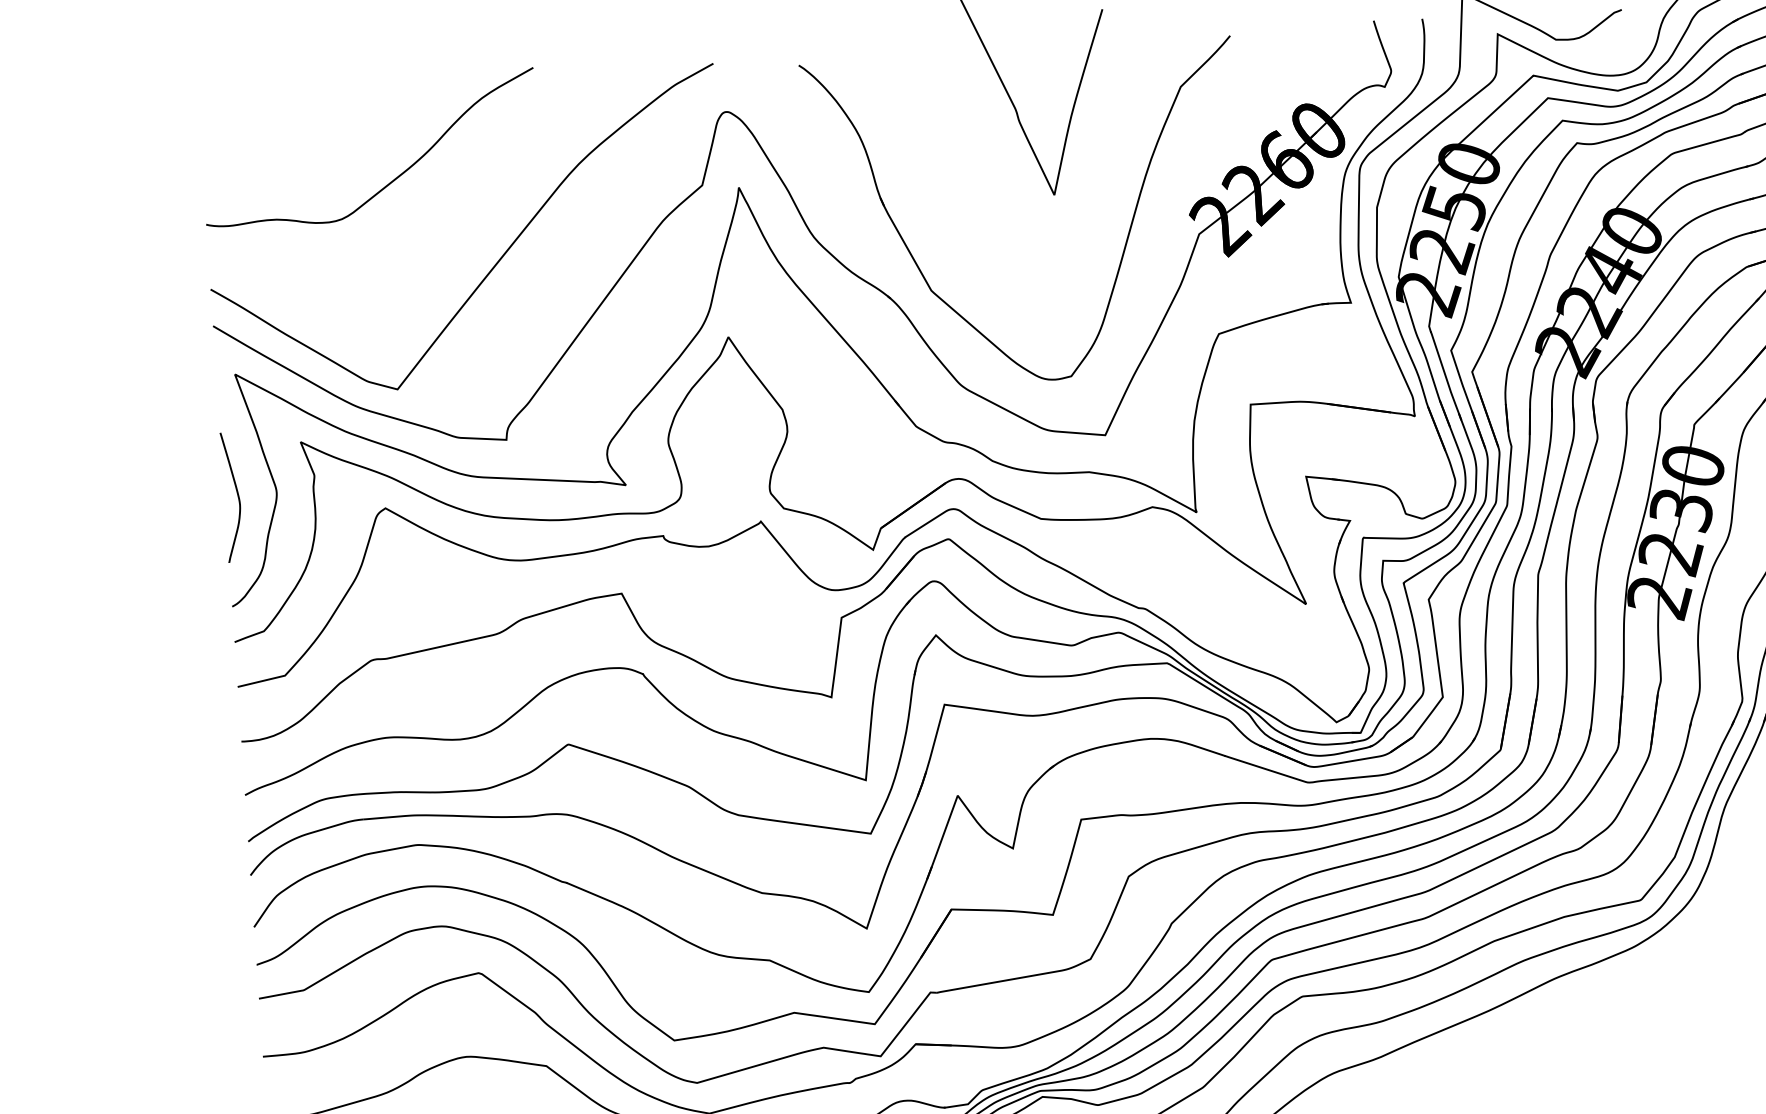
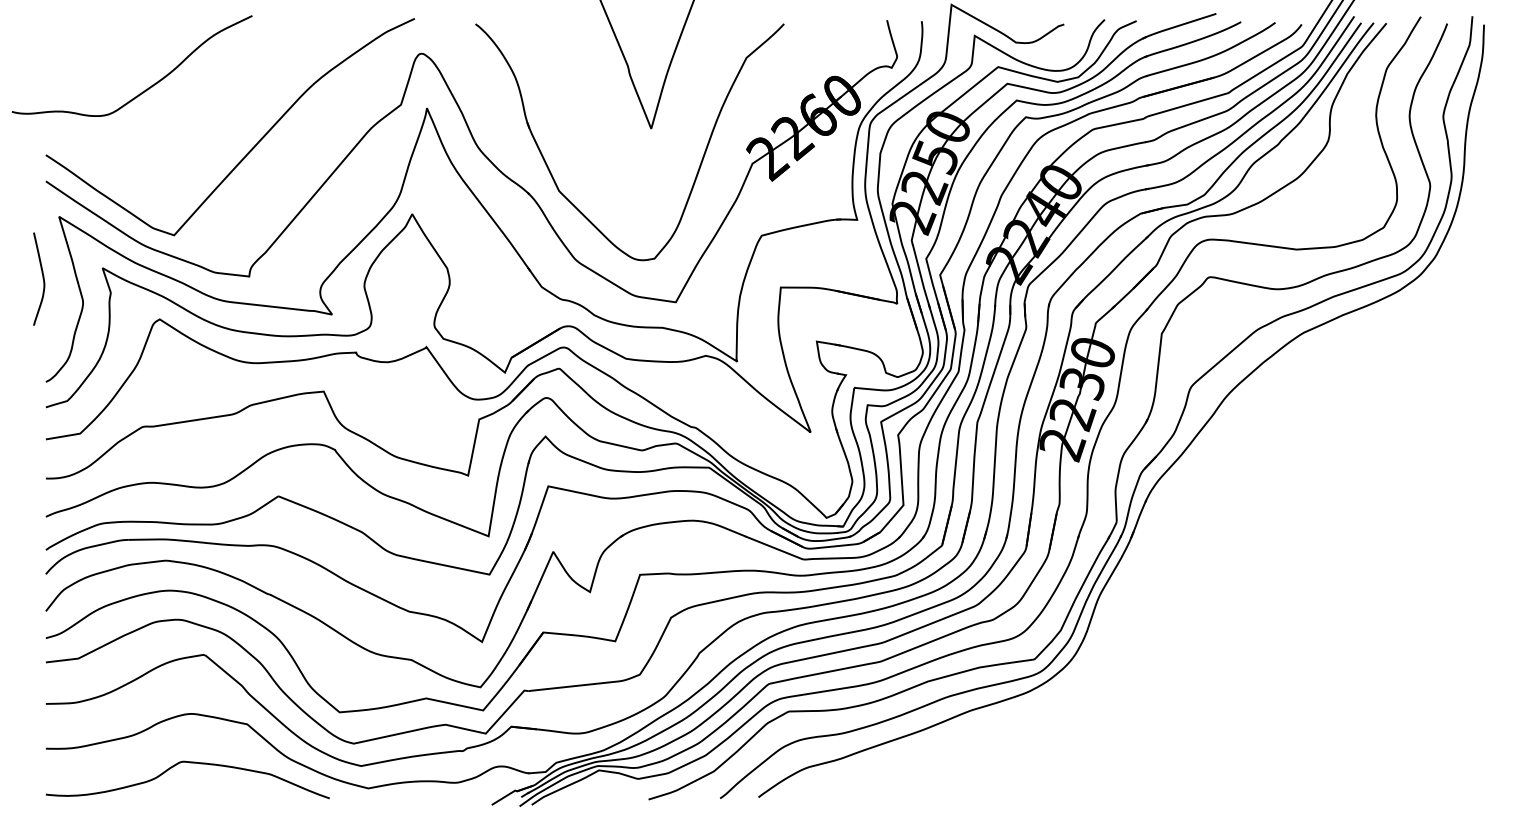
curve: (390, 180) -> (145, 89), moved
curve: (236, 496) -> (42, 278), moved

